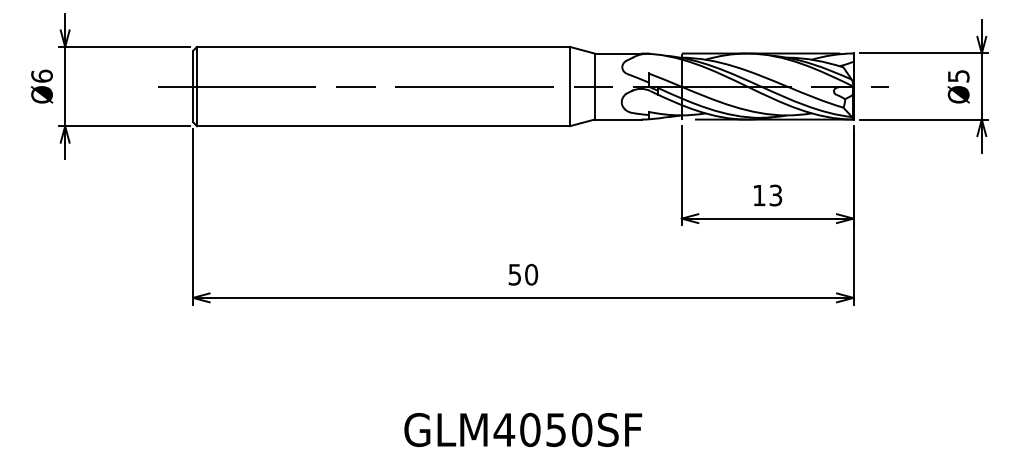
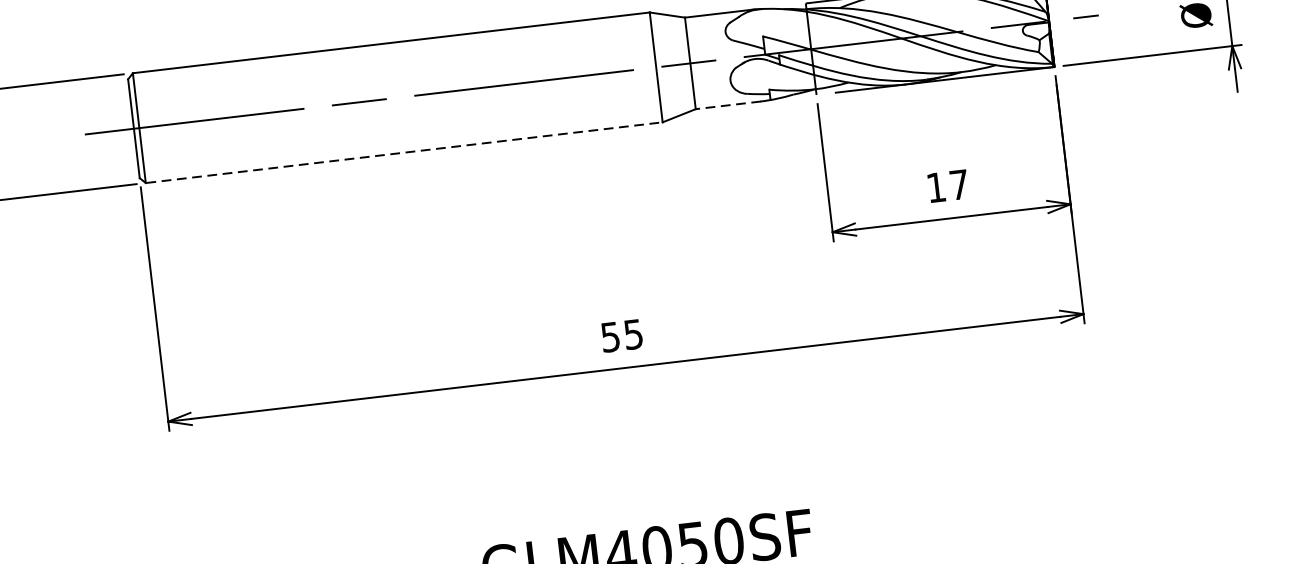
line: (618, 119) -> (728, 105), solid -> dashed
line: (384, 126) -> (405, 152), solid -> dashed
text: (775, 195) -> (958, 184), 13 -> 17
text: (531, 274) -> (633, 334), 50 -> 55

